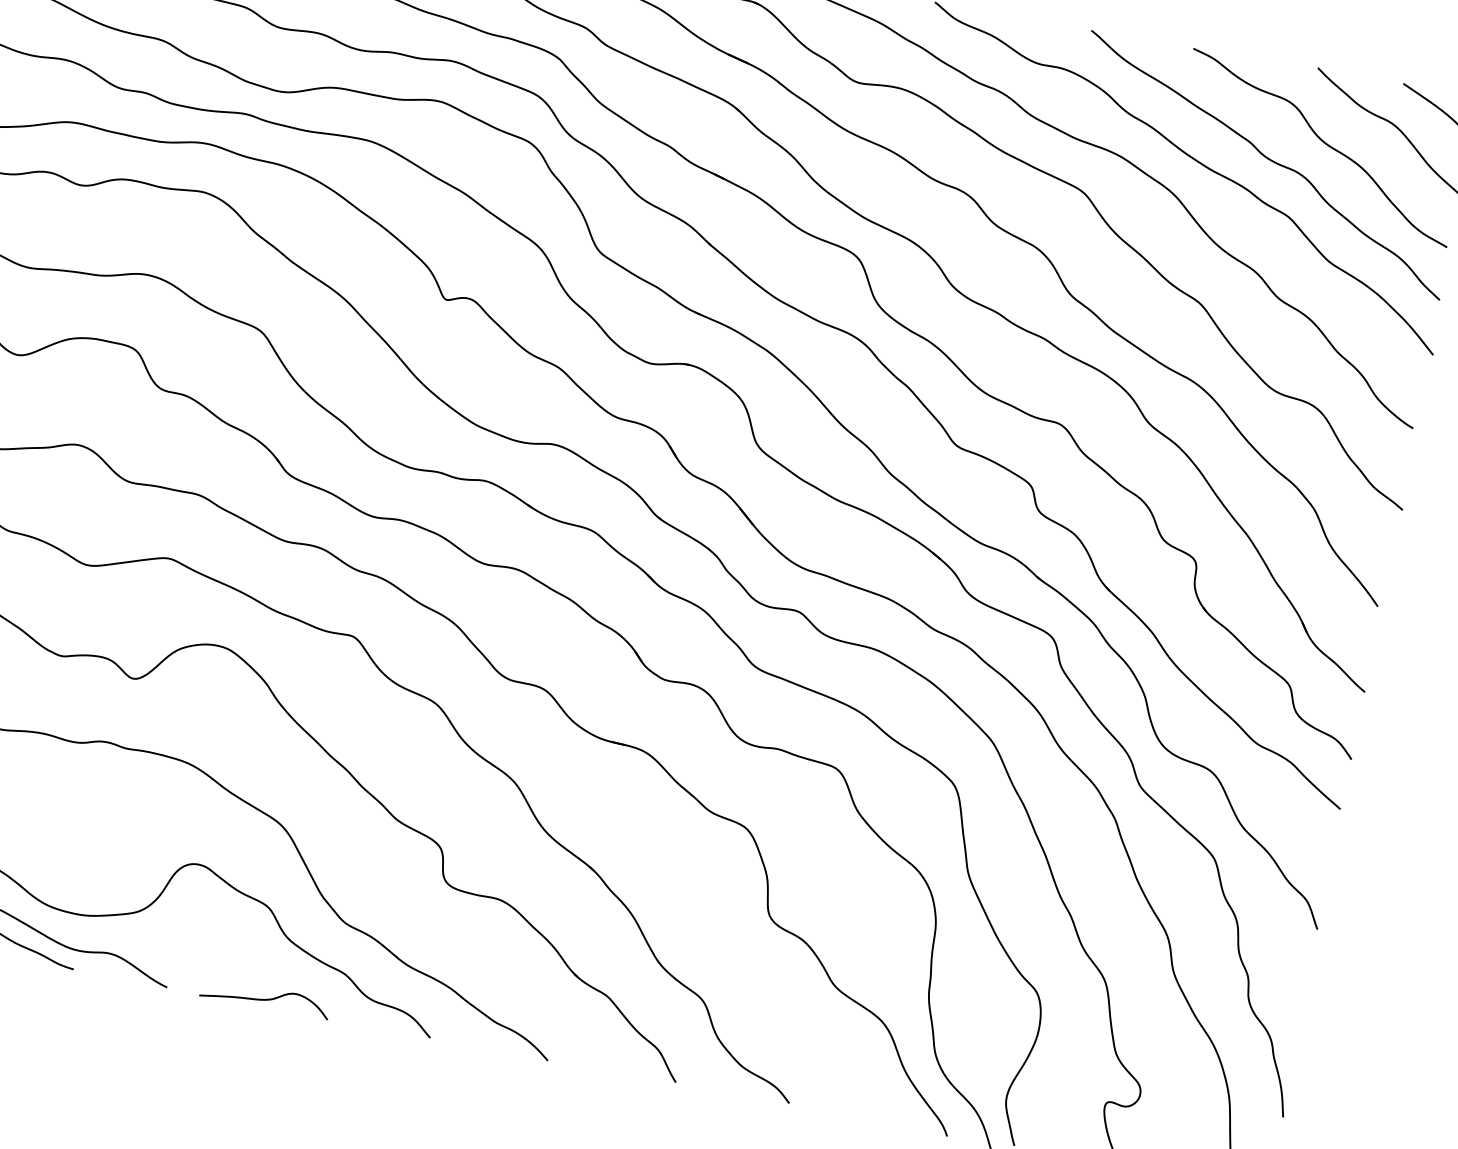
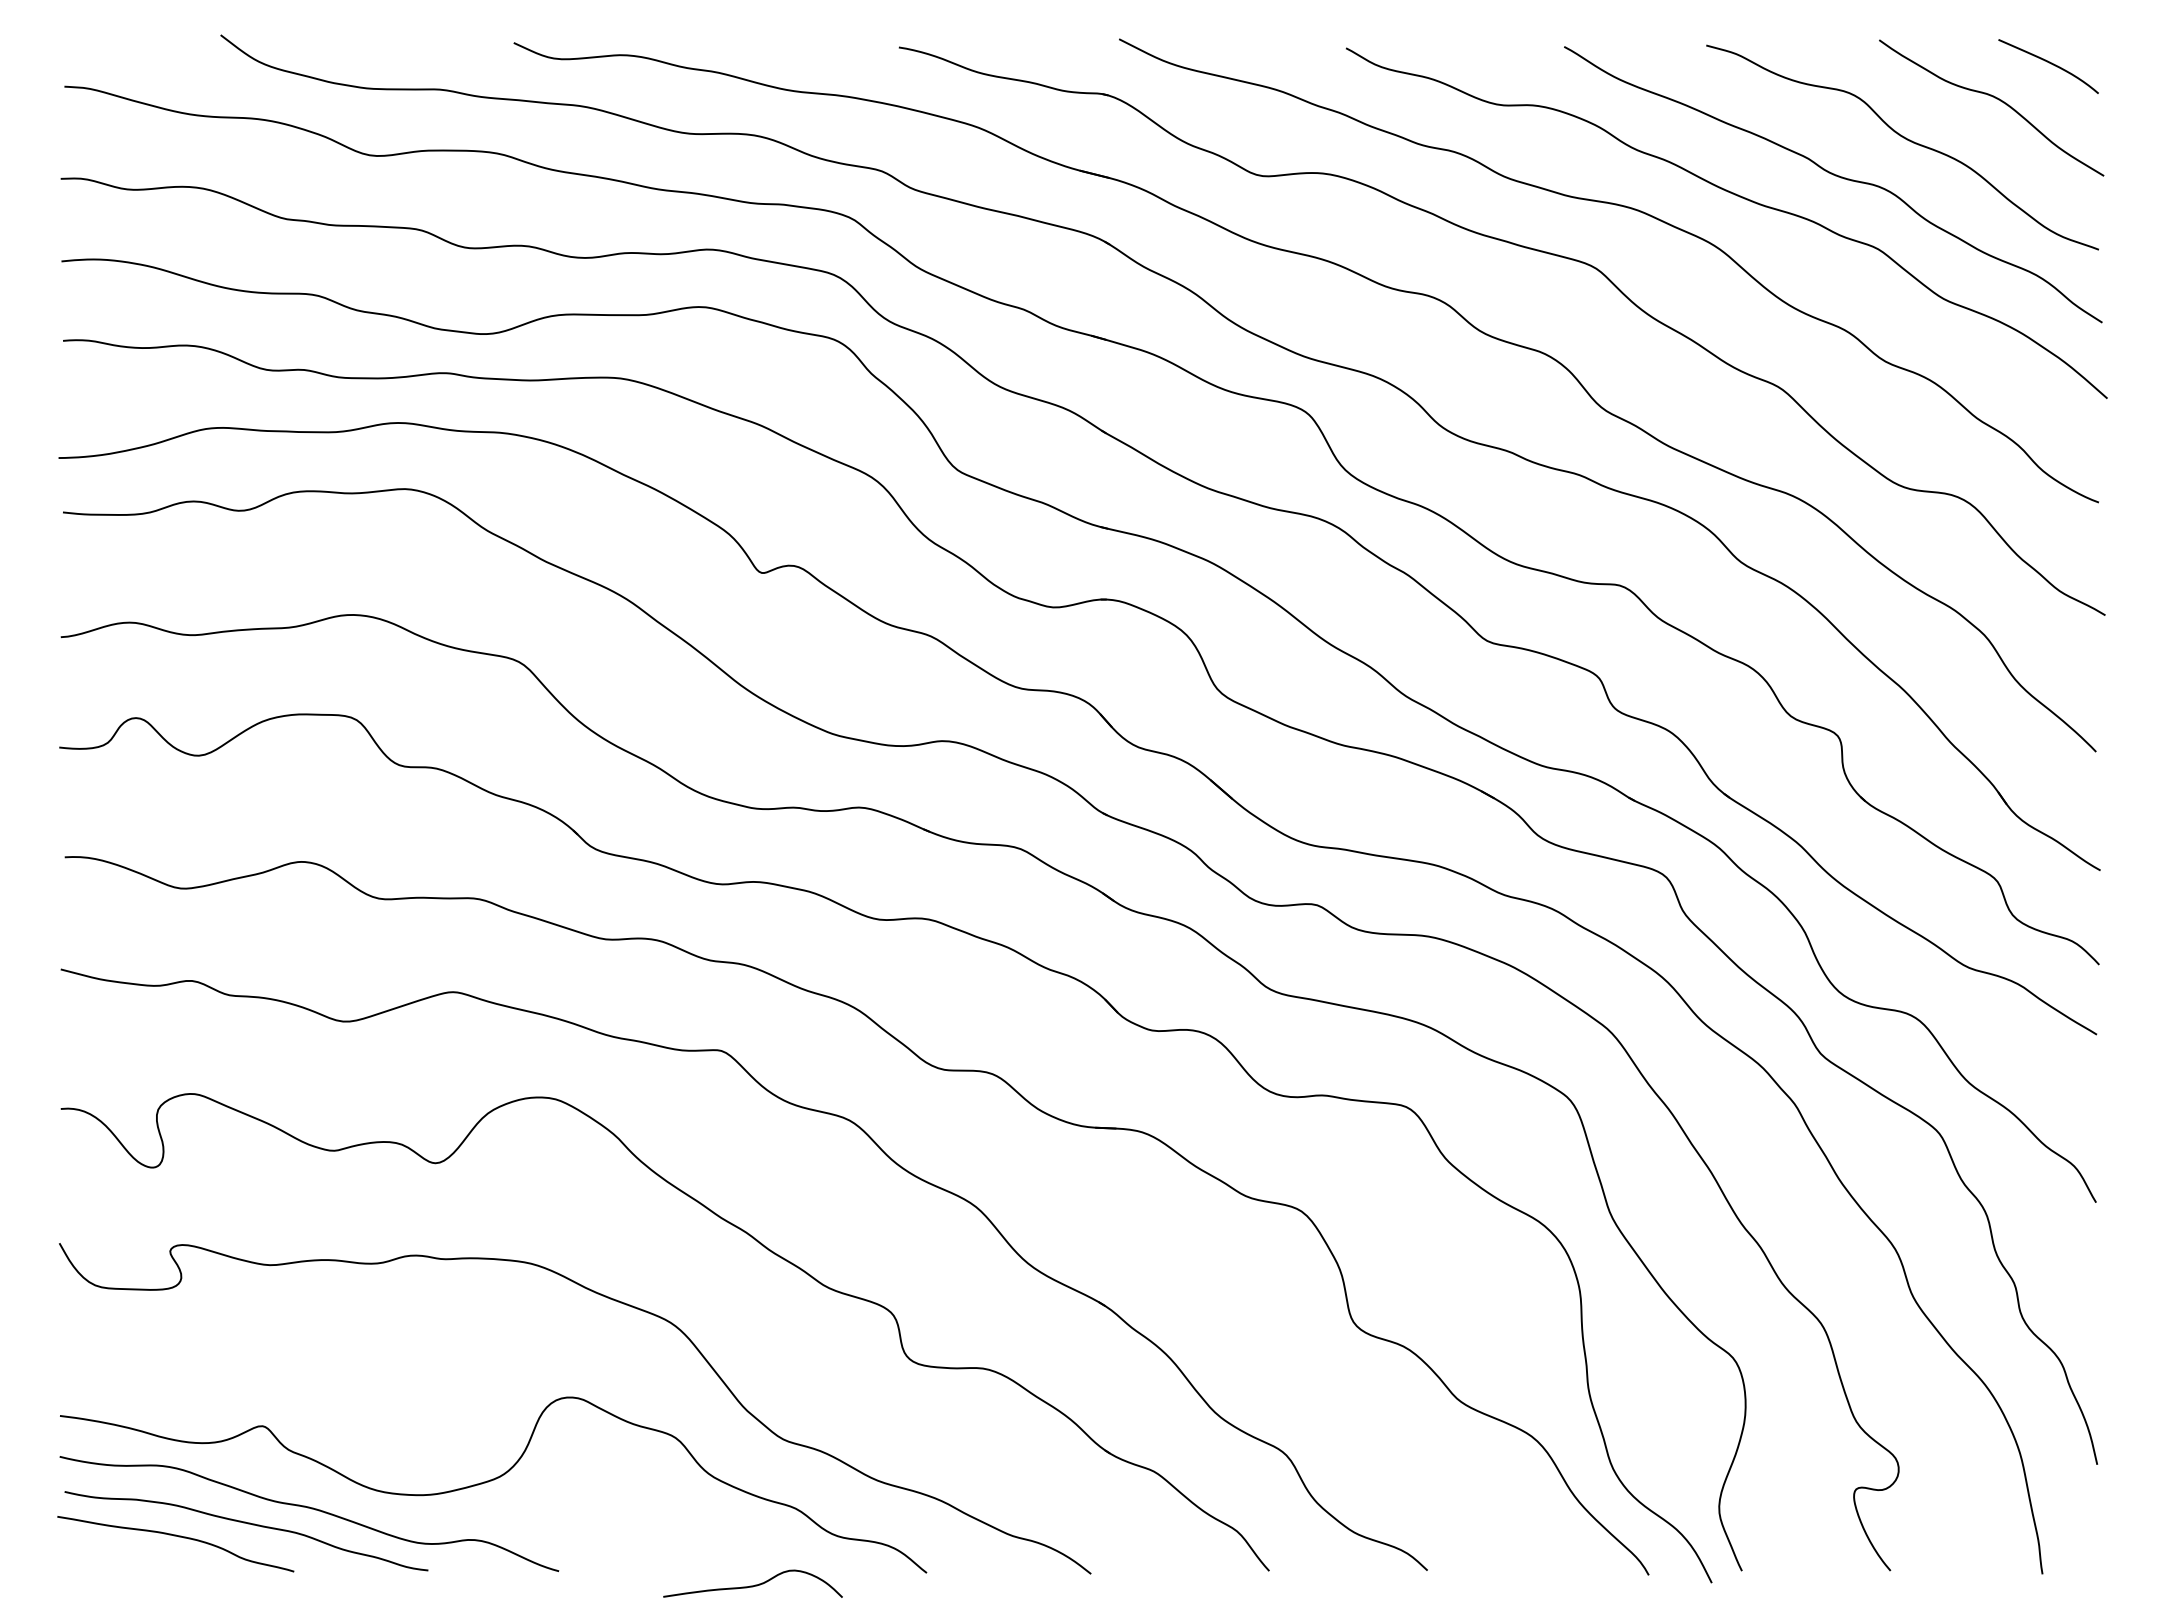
curve: (264, 999) -> (752, 1585), moved

